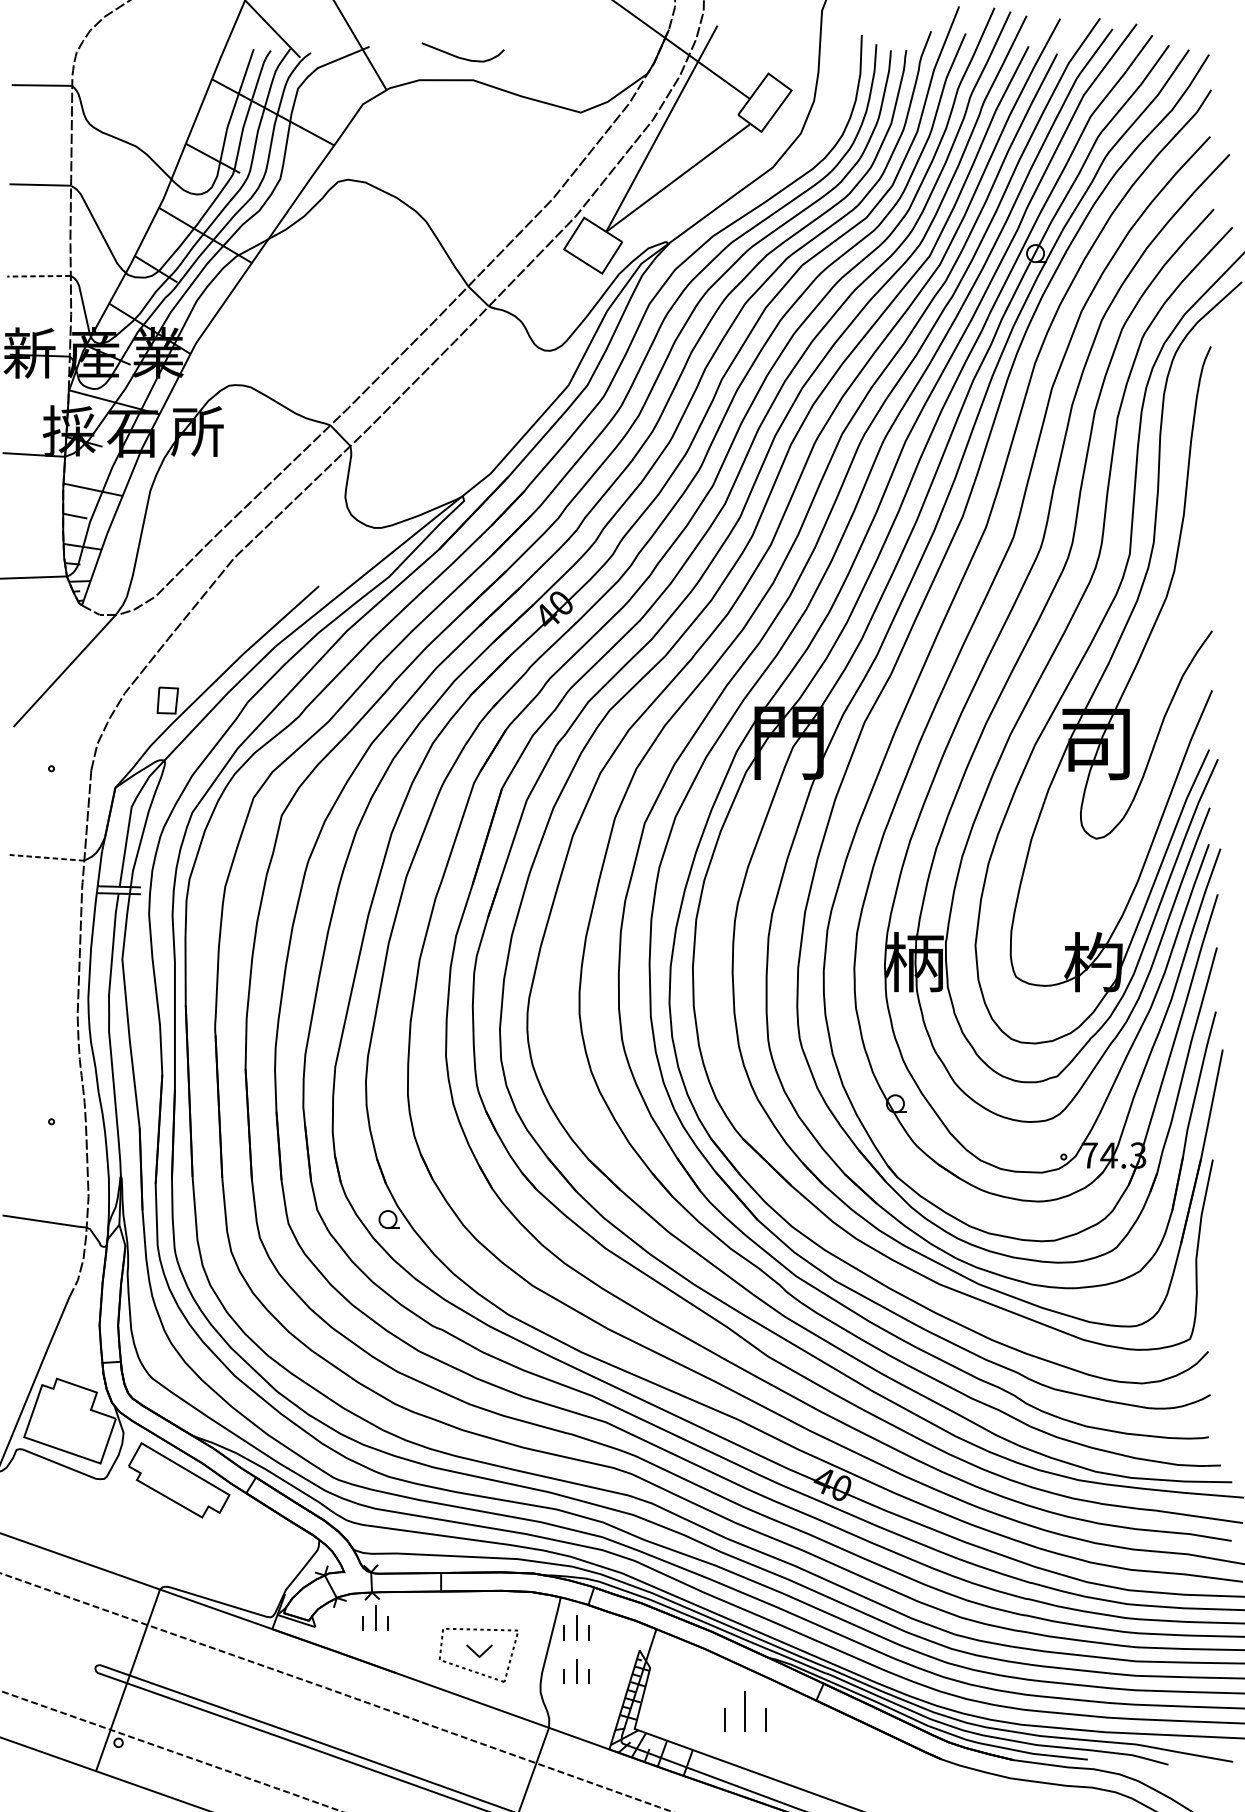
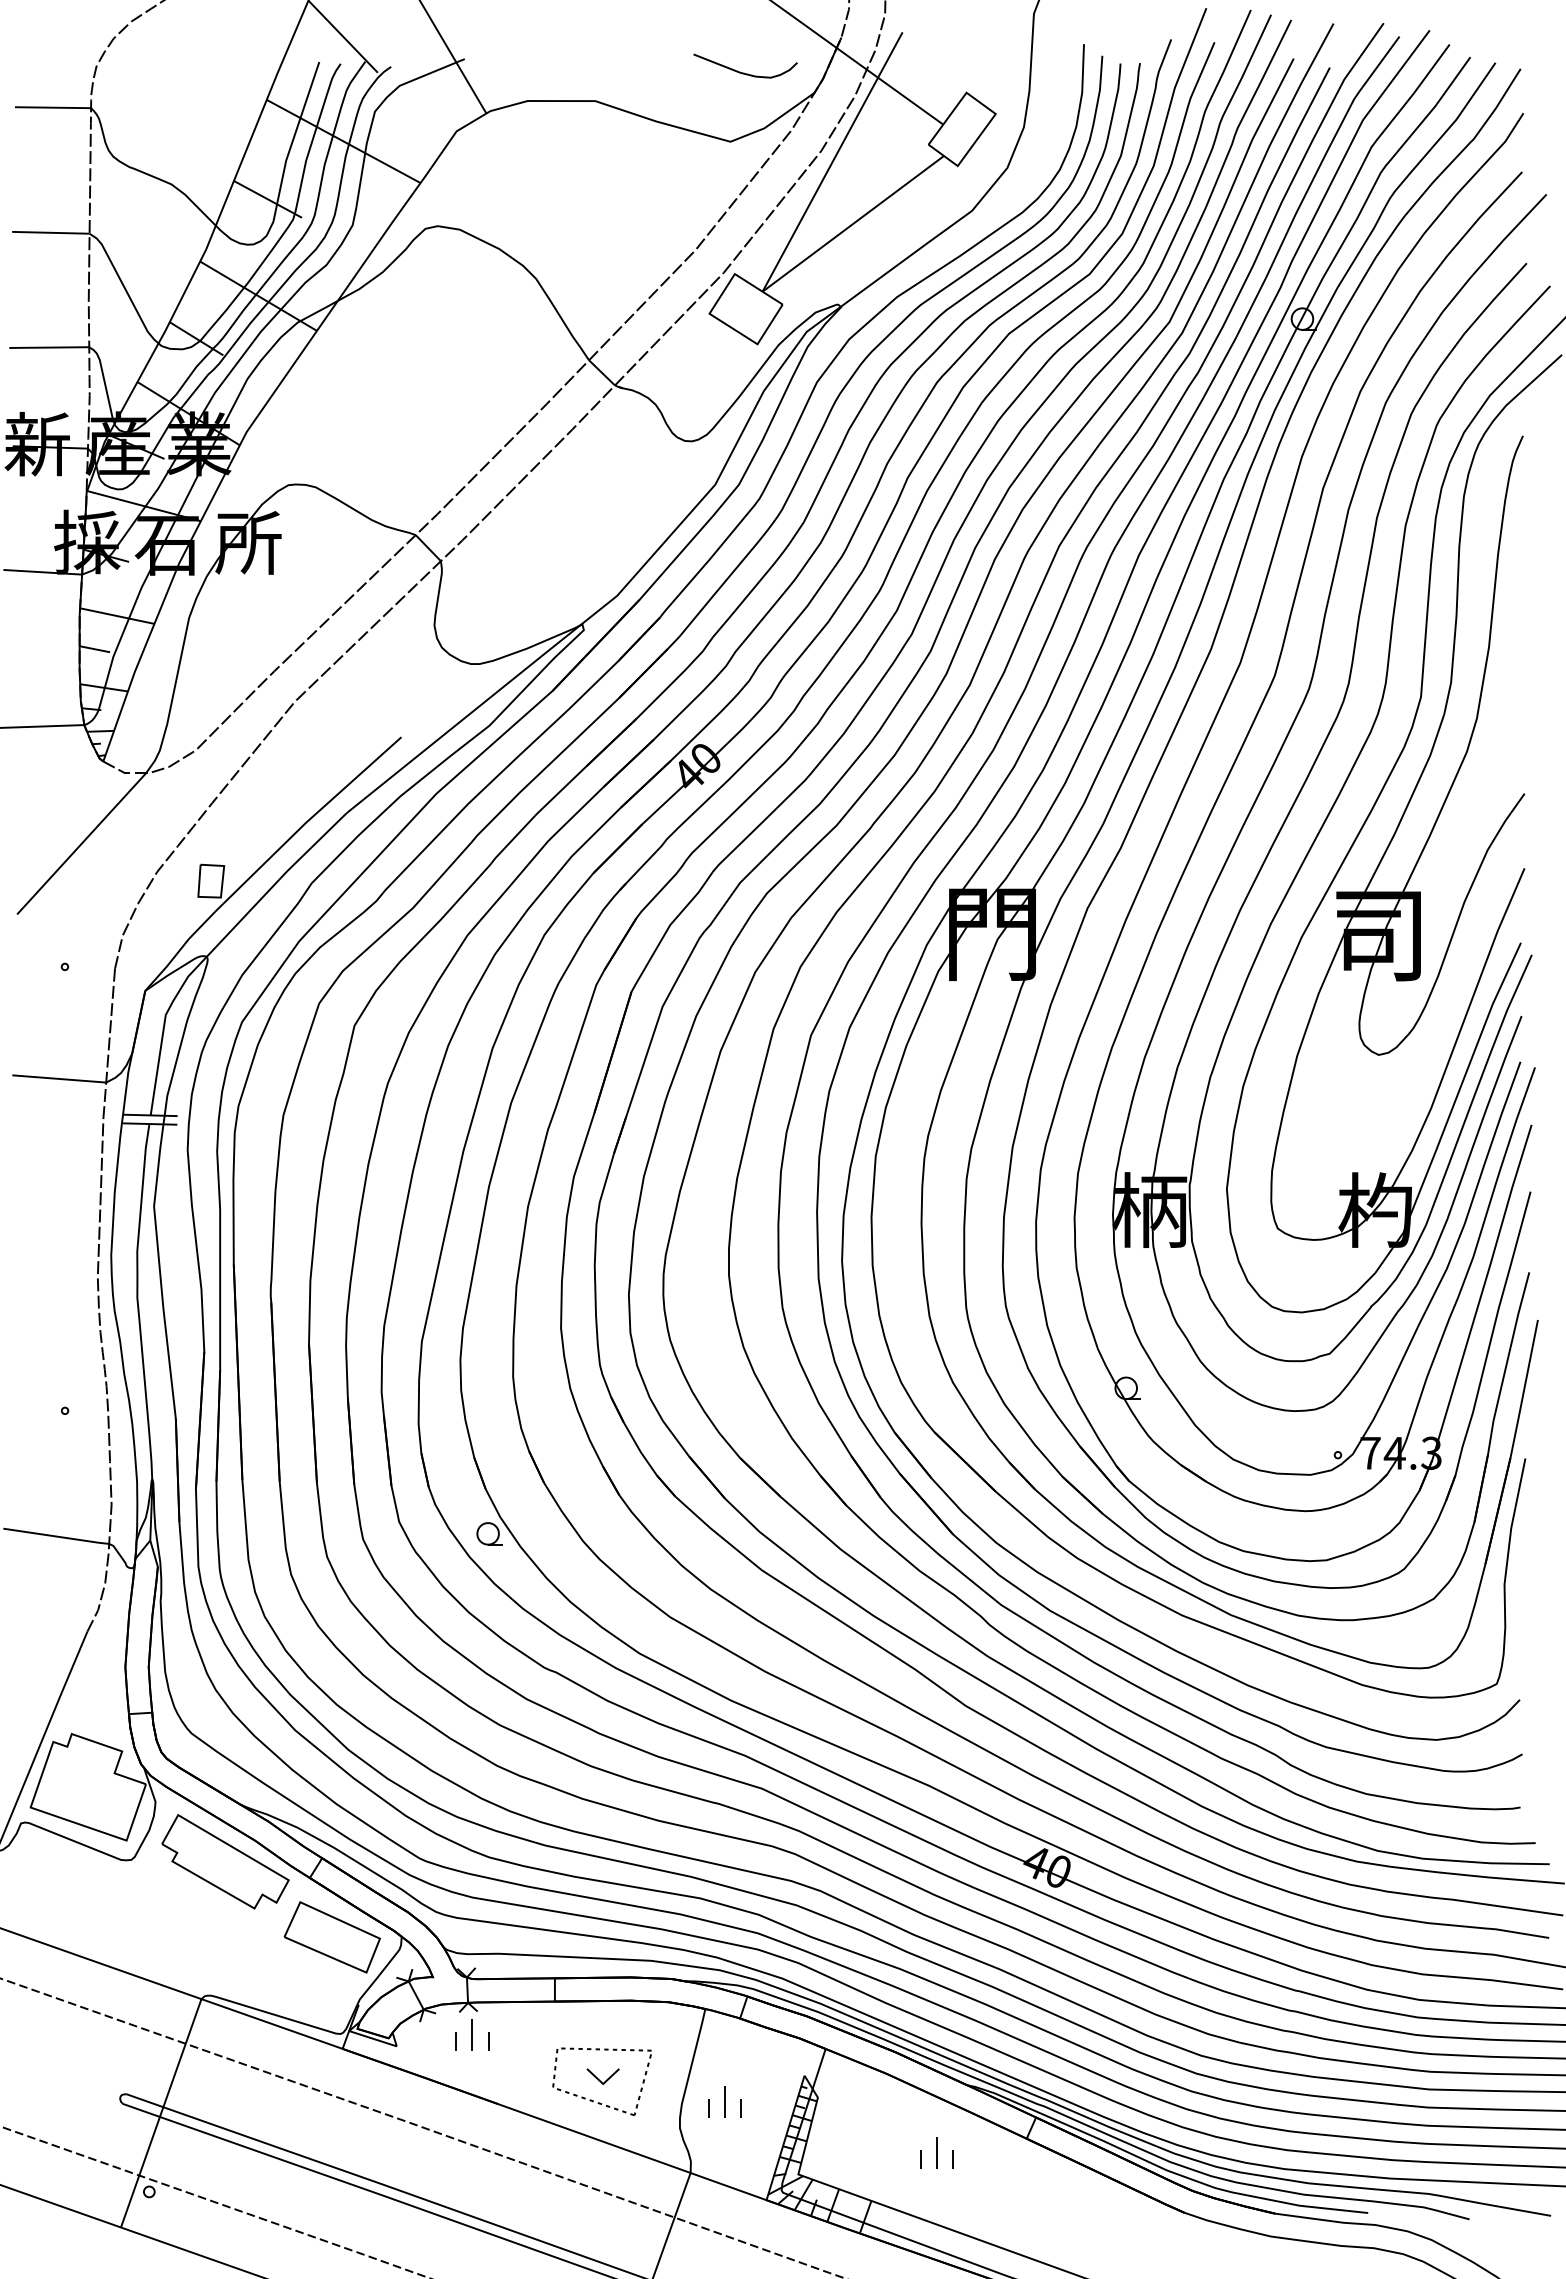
curve: (462, 57) -> (744, 72), moved
line: (39, 276) -> (49, 347), dashed -> solid
line: (46, 857) -> (58, 1078), dashed -> solid
part: (263, 1540) -> (331, 1937), added
part: (575, 1627) -> (724, 2046), removed
part: (744, 1711) -> (936, 2152), size x0.62

